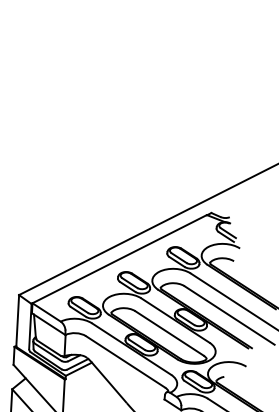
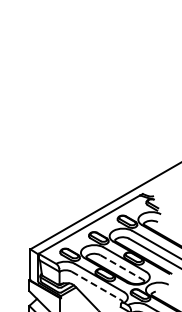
line: (170, 333) -> (122, 267), solid -> dashed
line: (125, 362) -> (96, 286), solid -> dashed

